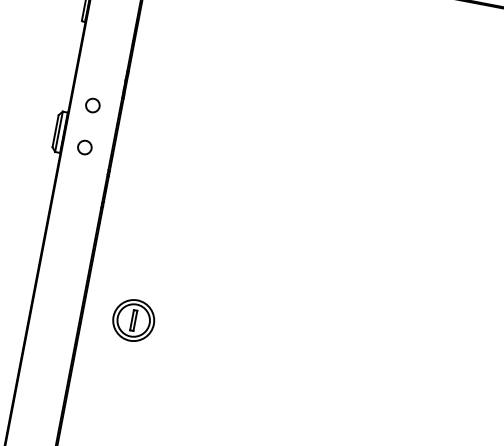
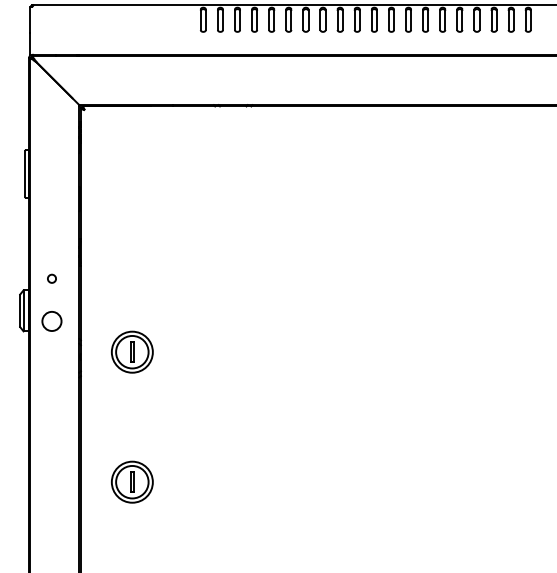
circle: (92, 105) -> (51, 278), size x0.6
circle: (84, 147) -> (51, 321), size x1.4
part: (158, 192) -> (132, 351), added

